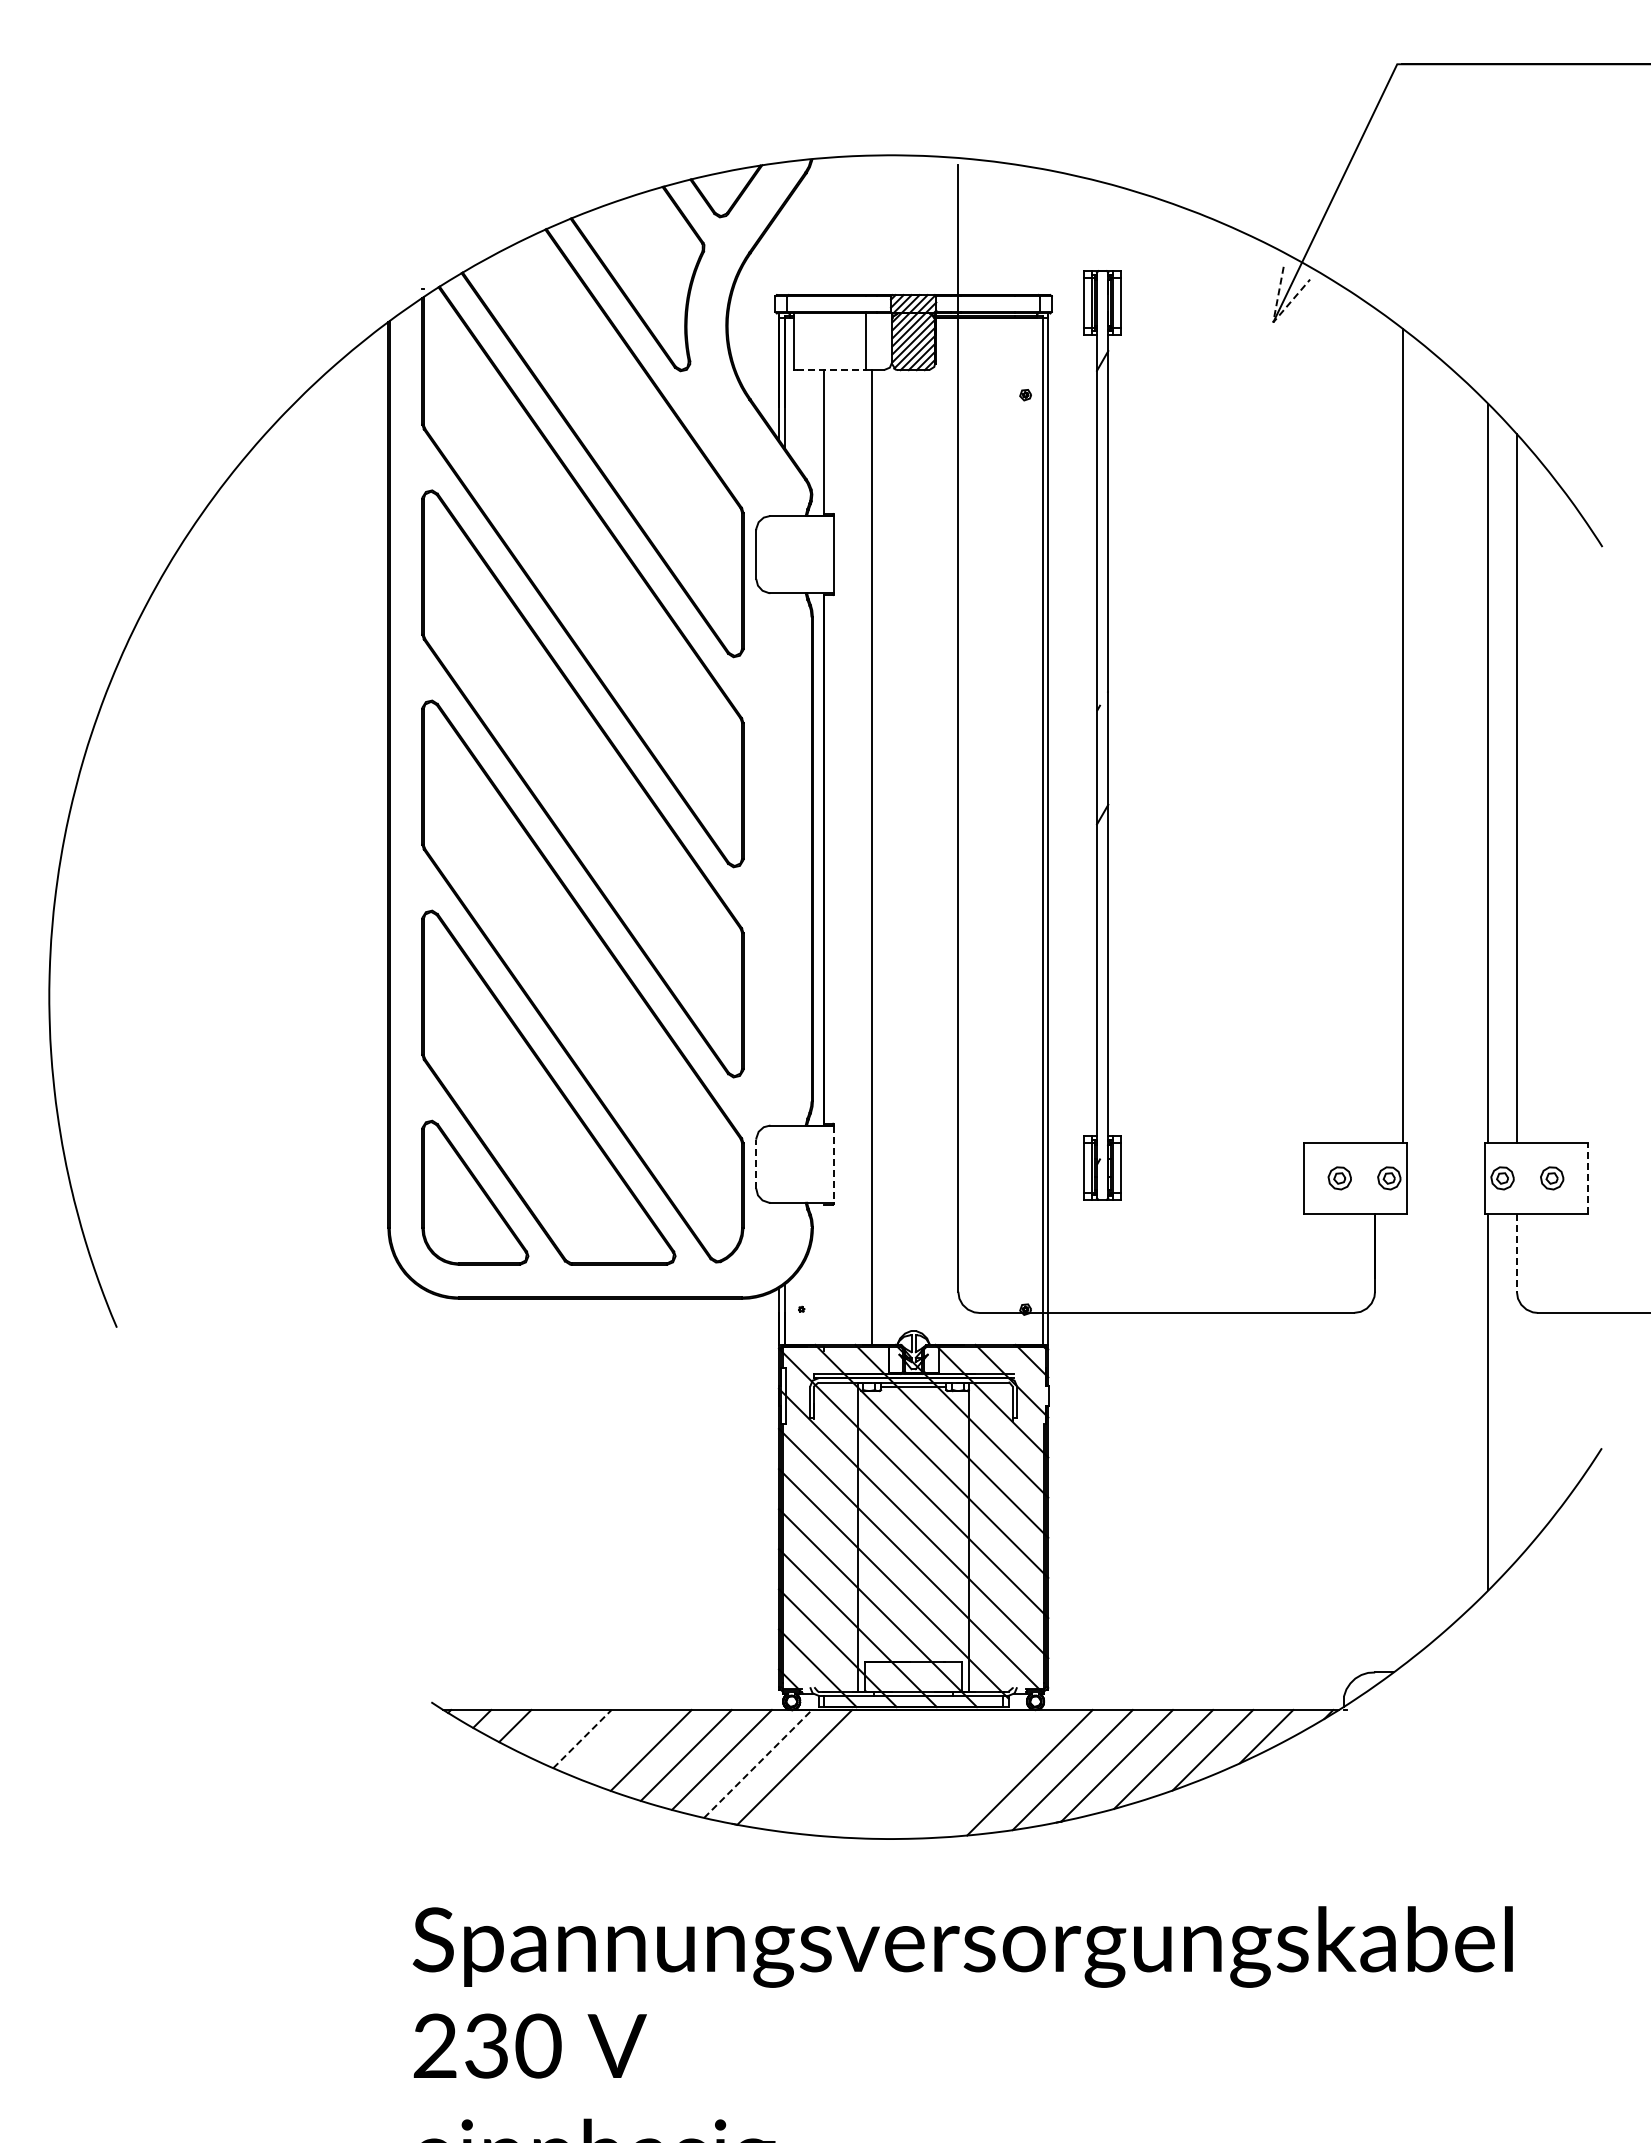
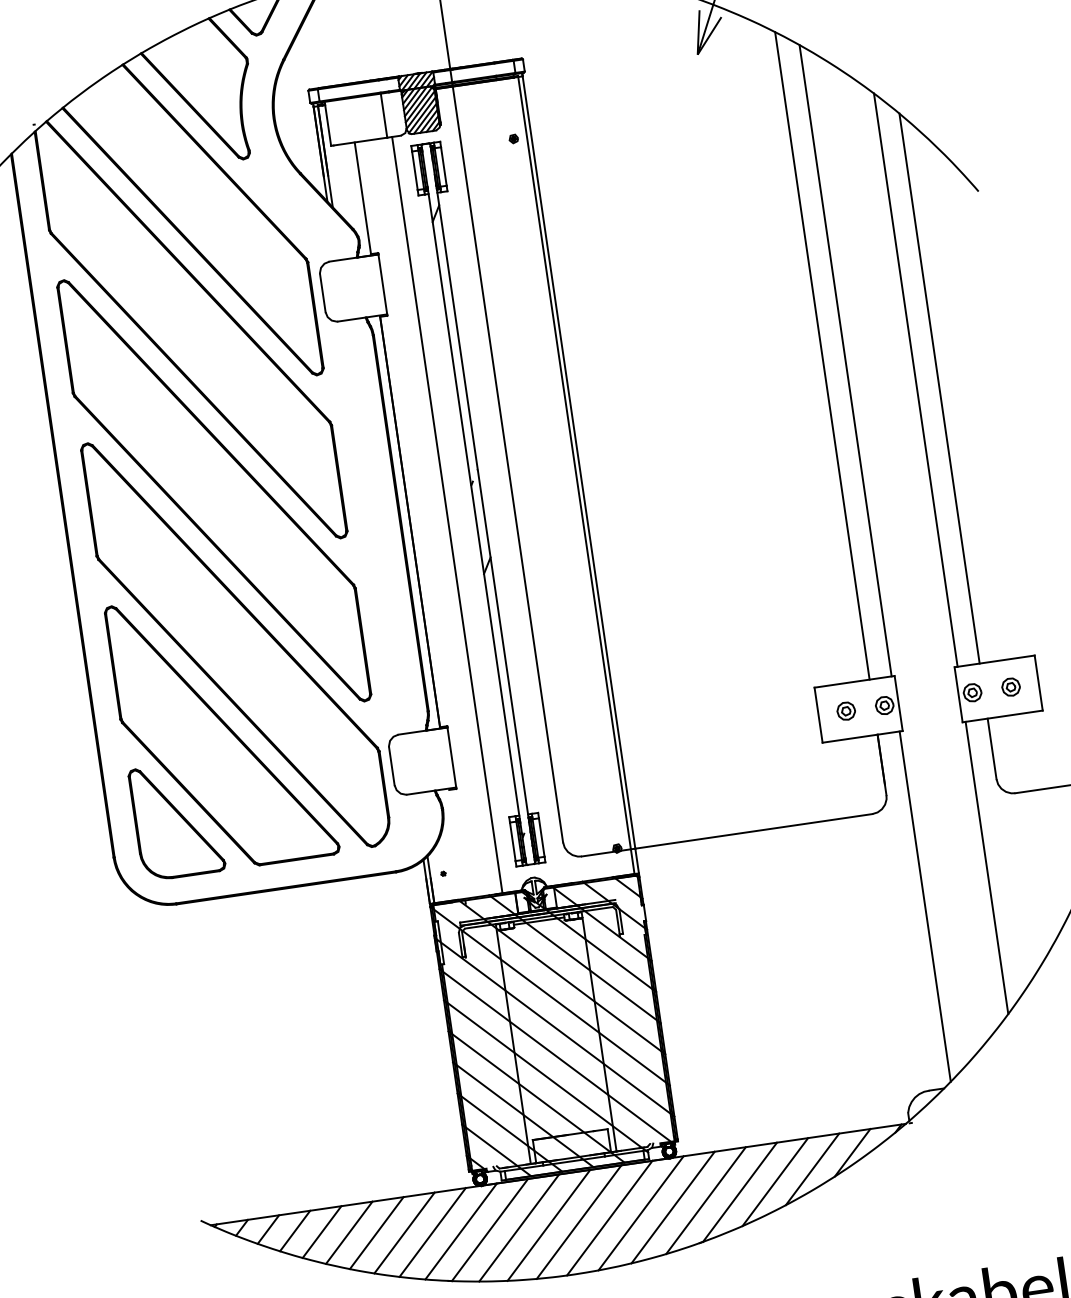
line: (1273, 322) -> (697, 54), dashed -> solid
line: (831, 370) -> (360, 141), dashed -> solid
line: (1375, 725) -> (822, 355), added
part: (1102, 735) -> (478, 504), moved
line: (756, 1163) -> (391, 765), dashed -> solid
line: (833, 1164) -> (451, 757), dashed -> solid
line: (1587, 1177) -> (1038, 682), dashed -> solid
line: (1516, 1253) -> (991, 749), dashed -> solid
line: (1403, 1439) -> (925, 906), added
line: (548, 1732) -> (294, 1230), added
line: (582, 1738) -> (322, 1231), dashed -> solid
line: (616, 1745) -> (349, 1233), added
line: (758, 1763) -> (461, 1231), dashed -> solid
line: (831, 1770) -> (518, 1228), added
line: (869, 1772) -> (548, 1225), added
line: (908, 1773) -> (578, 1221), added
line: (947, 1774) -> (609, 1218), added
line: (988, 1774) -> (641, 1213), added

